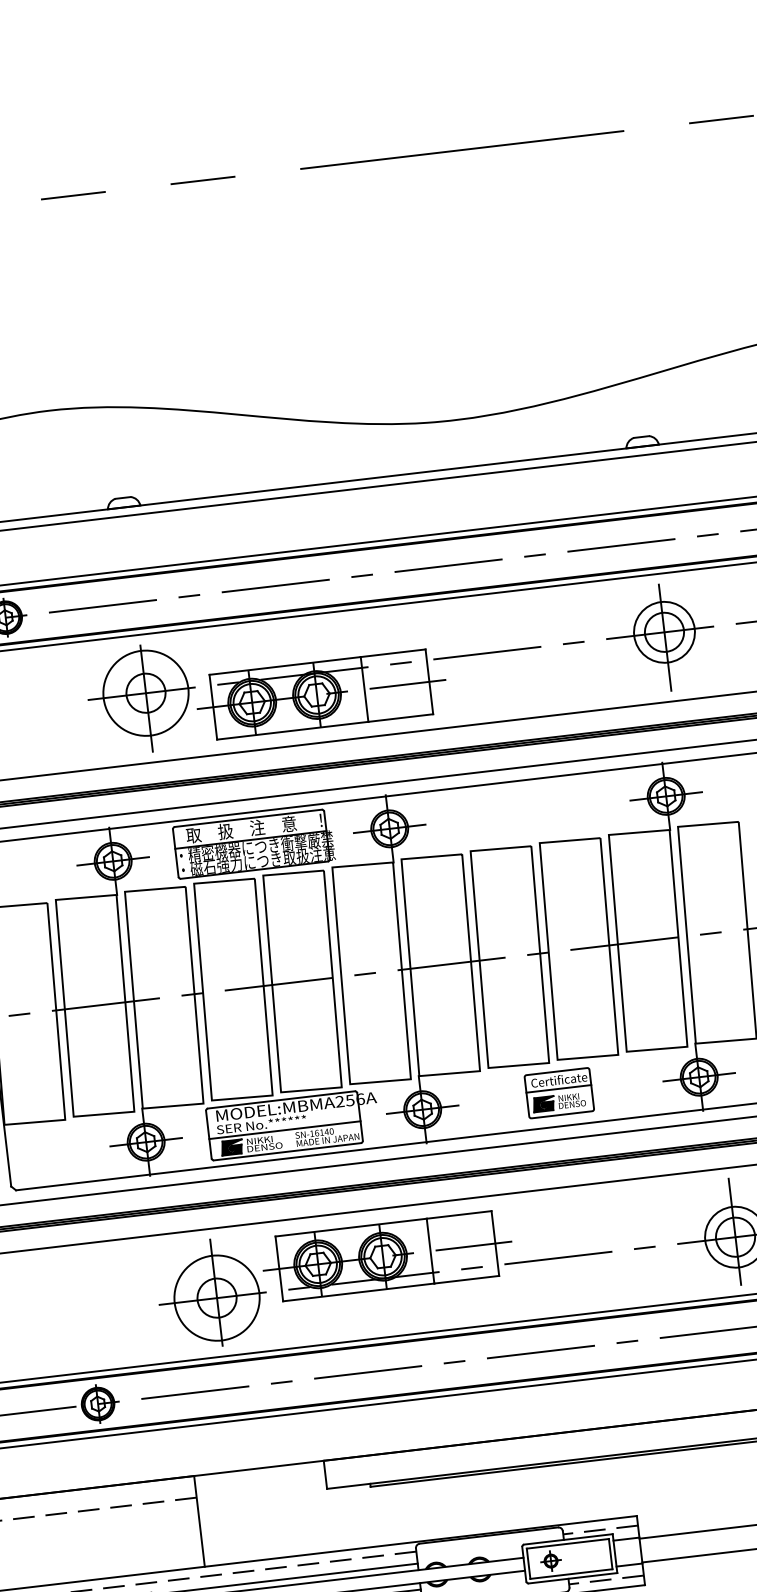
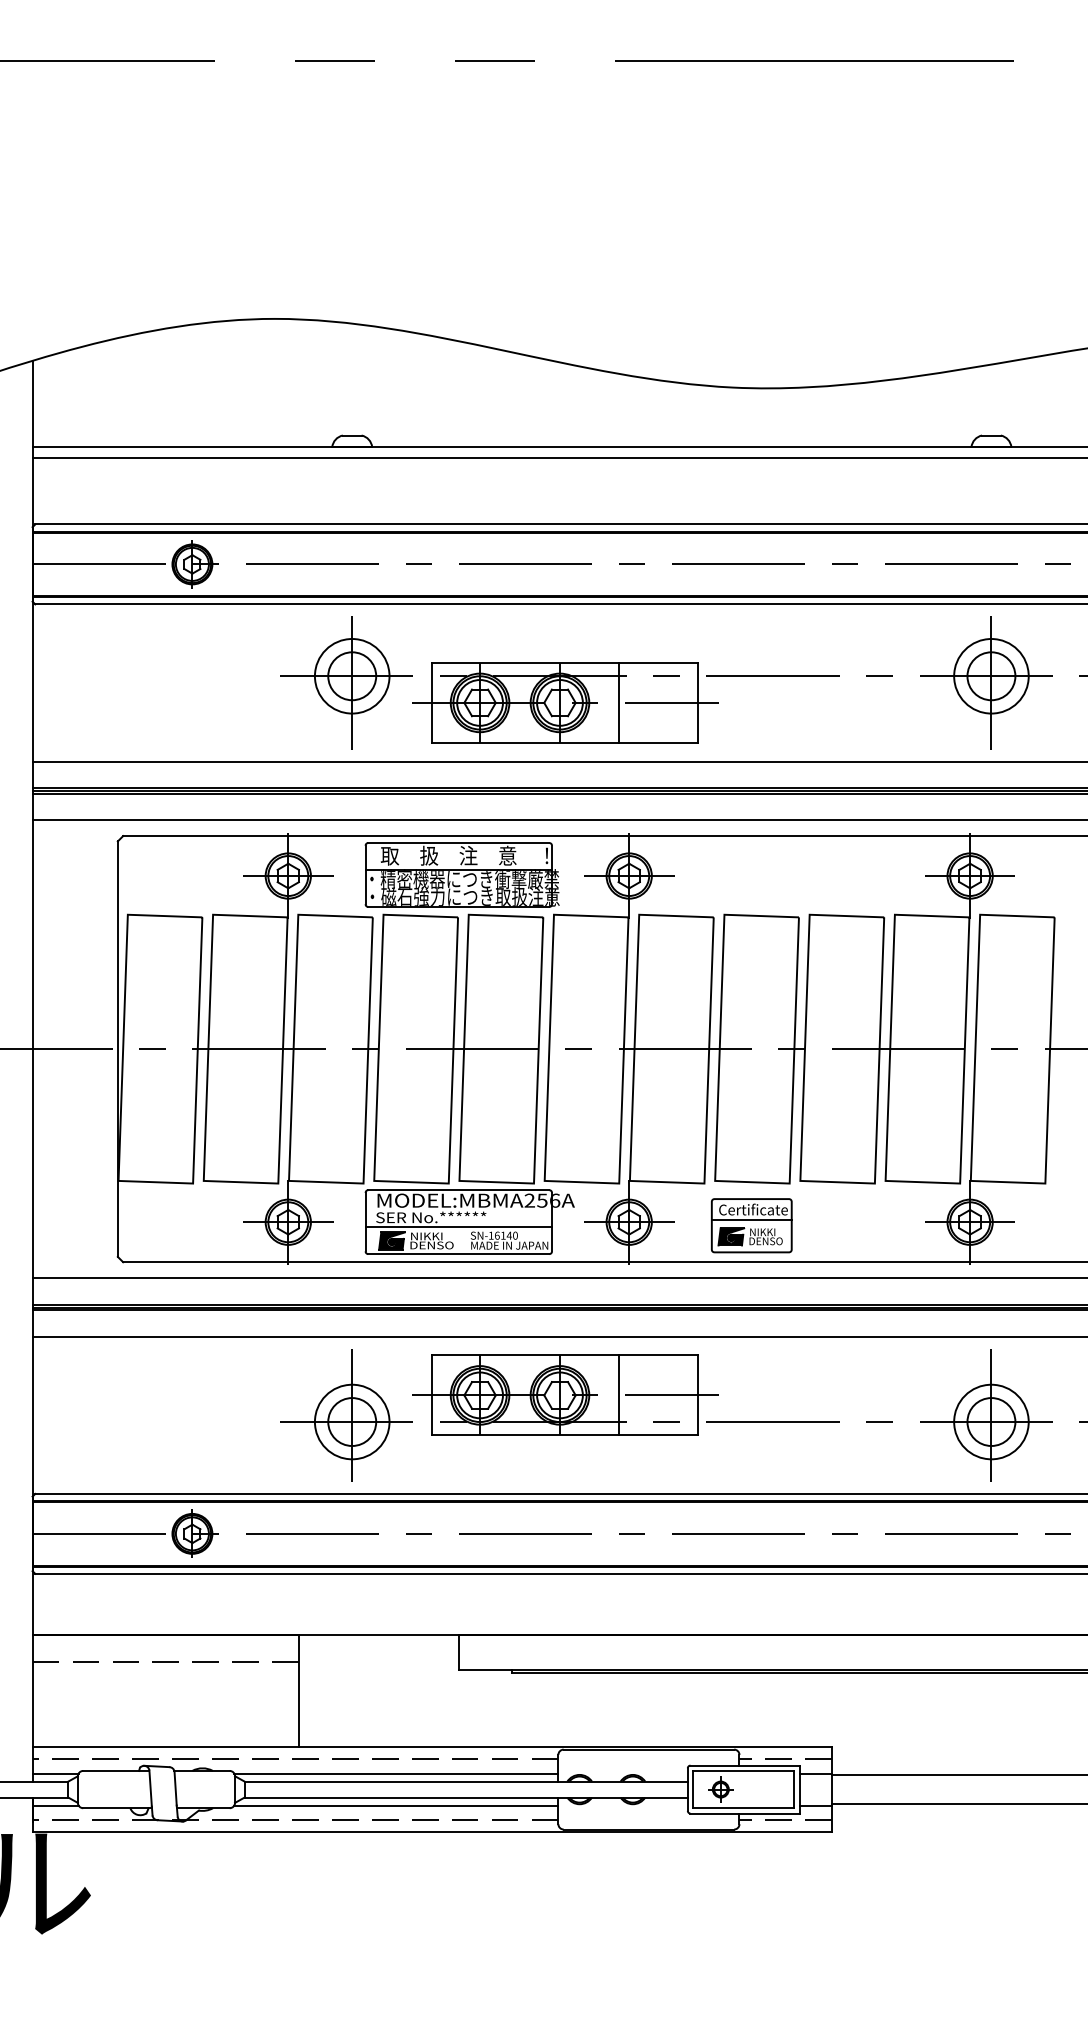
circle: (145, 693) -> (351, 676), size x0.71
part: (559, 1093) -> (751, 1225), moved
circle: (216, 1297) -> (351, 1421), size x0.71

